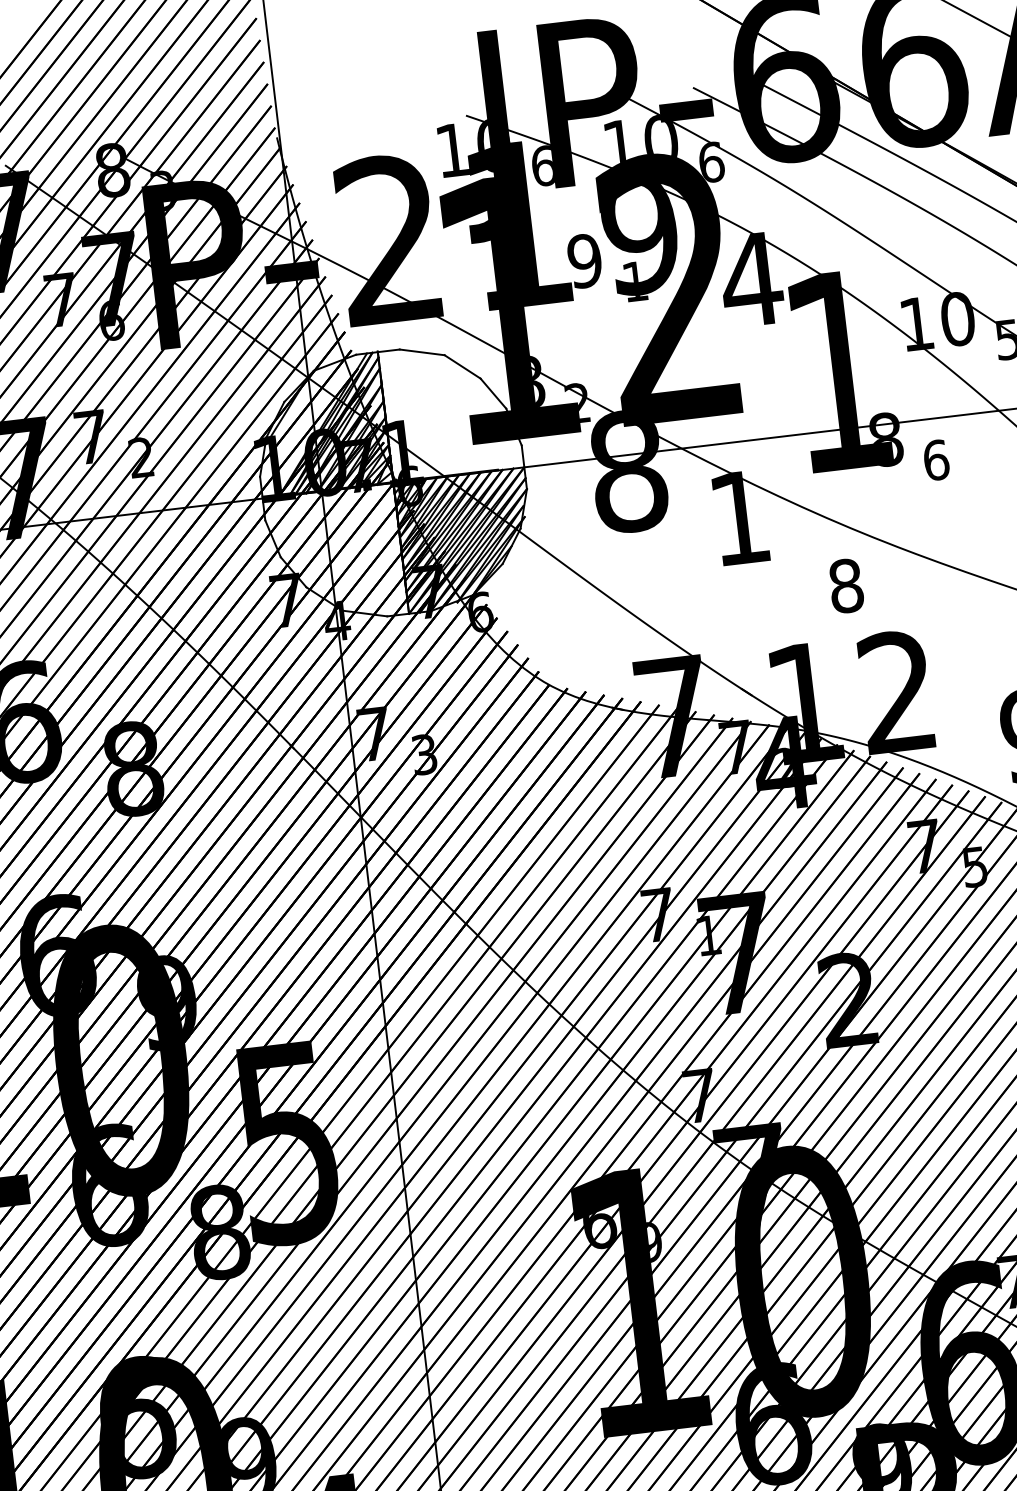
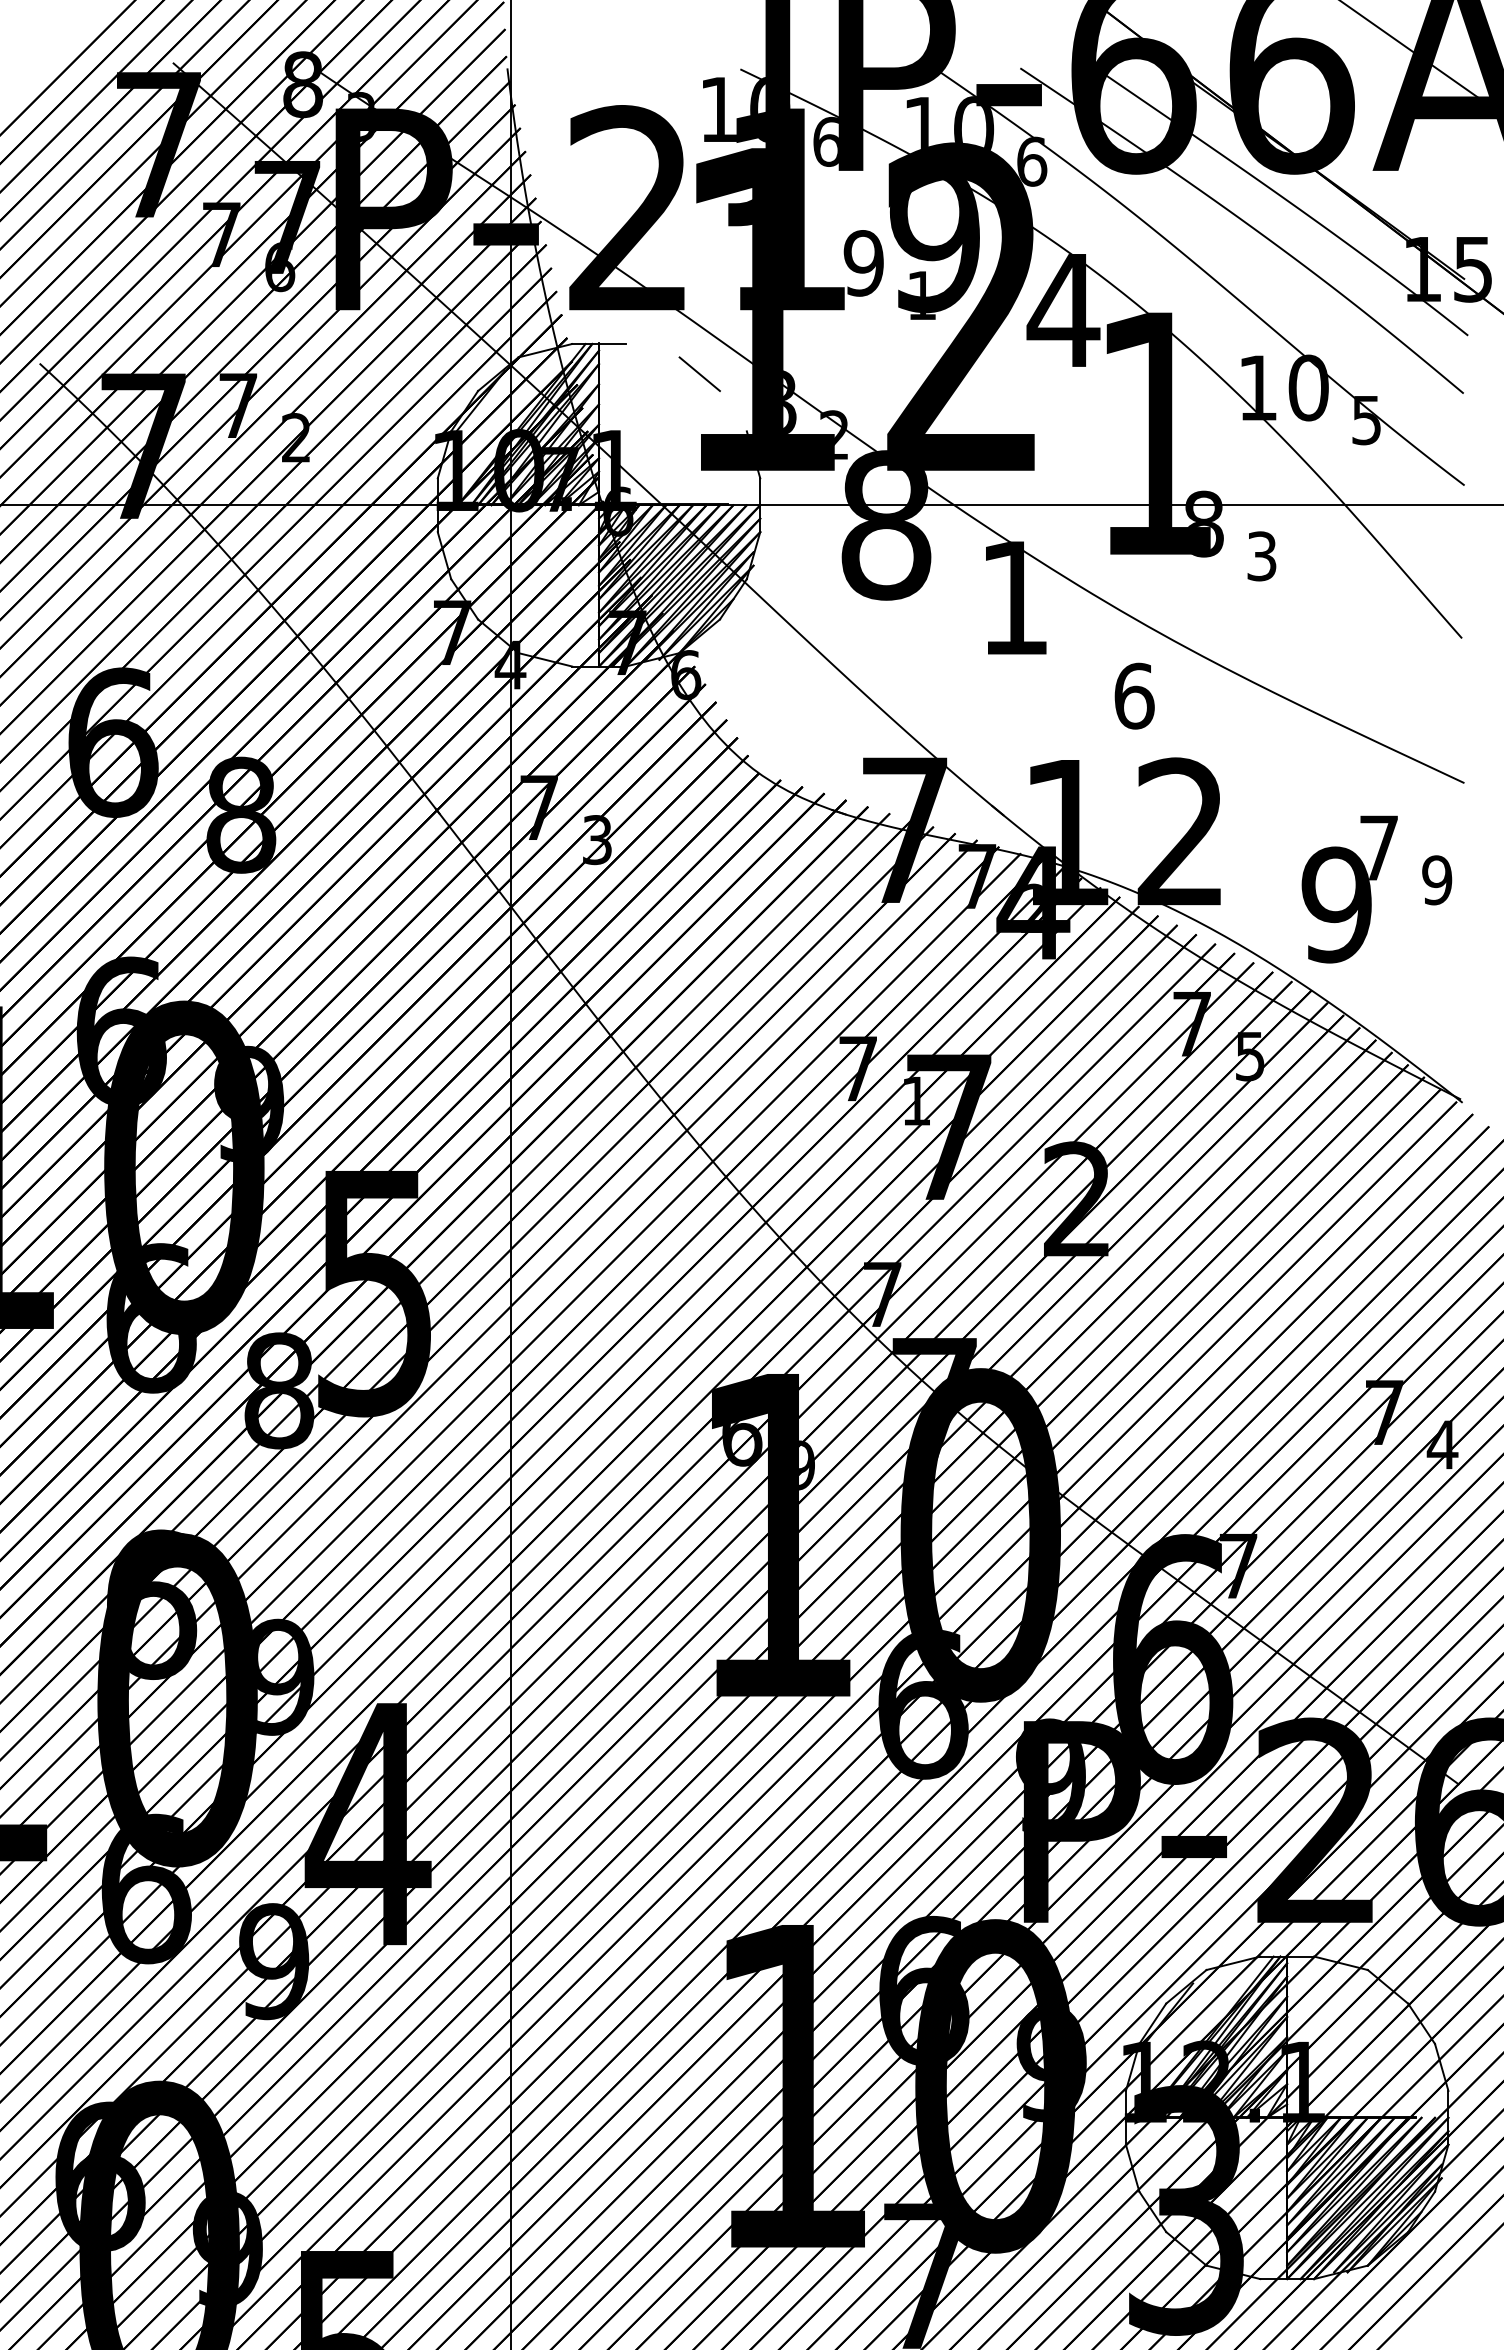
line: (421, 352) -> (652, 350), removed
line: (492, 393) -> (732, 411), removed
text: (936, 460) -> (1262, 556), 6 -> 3
text: (846, 585) -> (1134, 695), 8 -> 6

